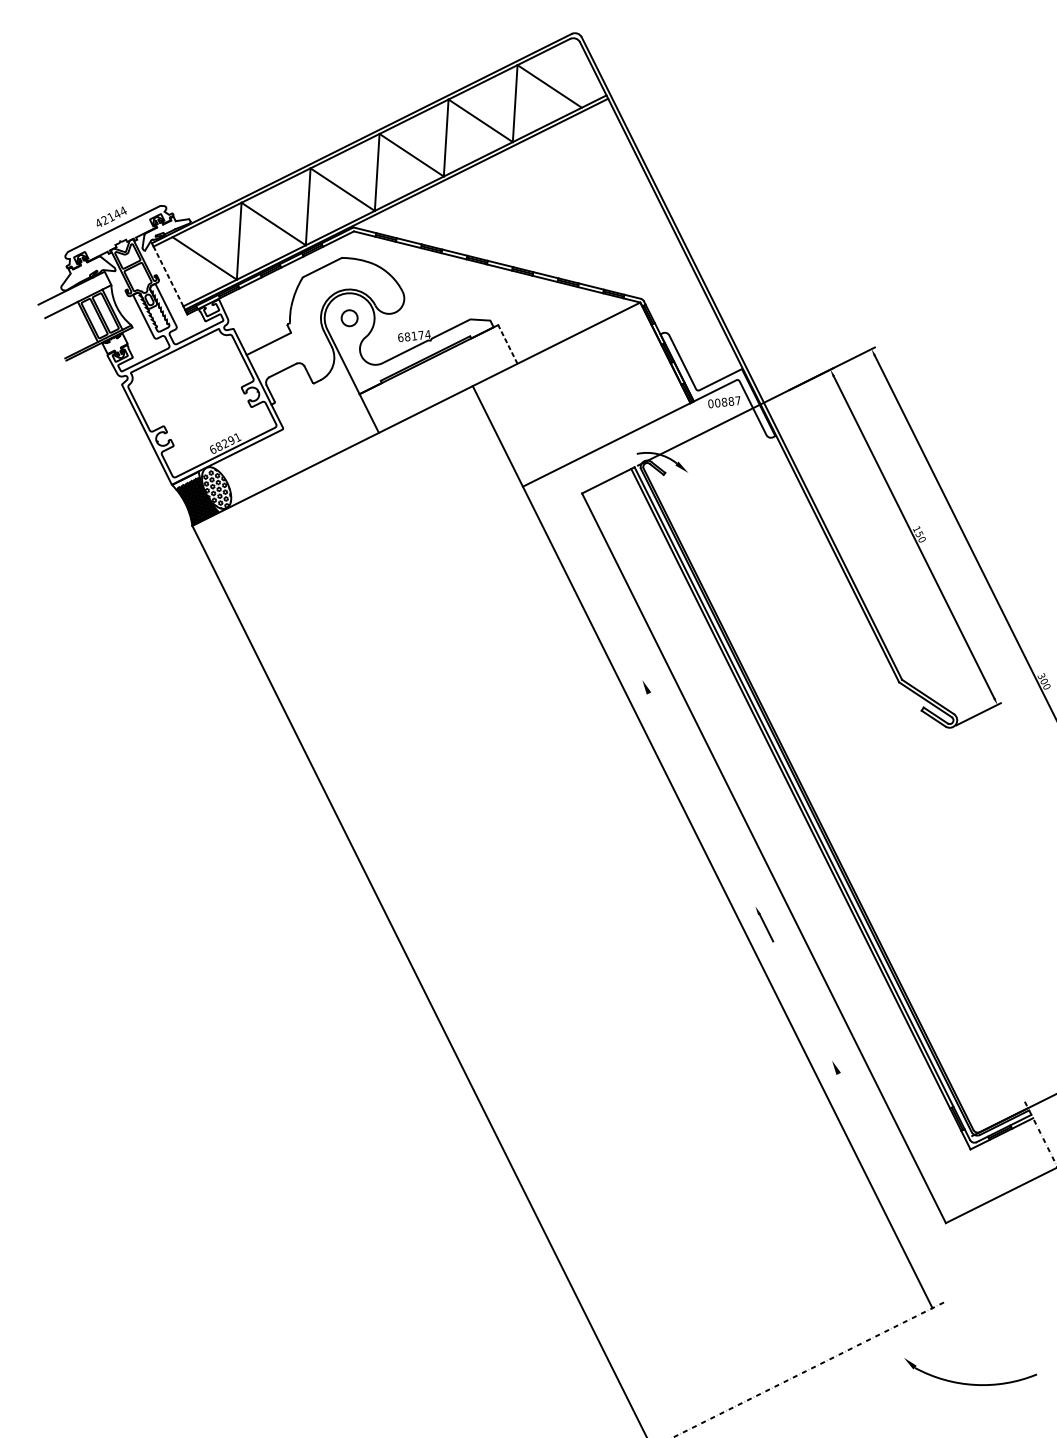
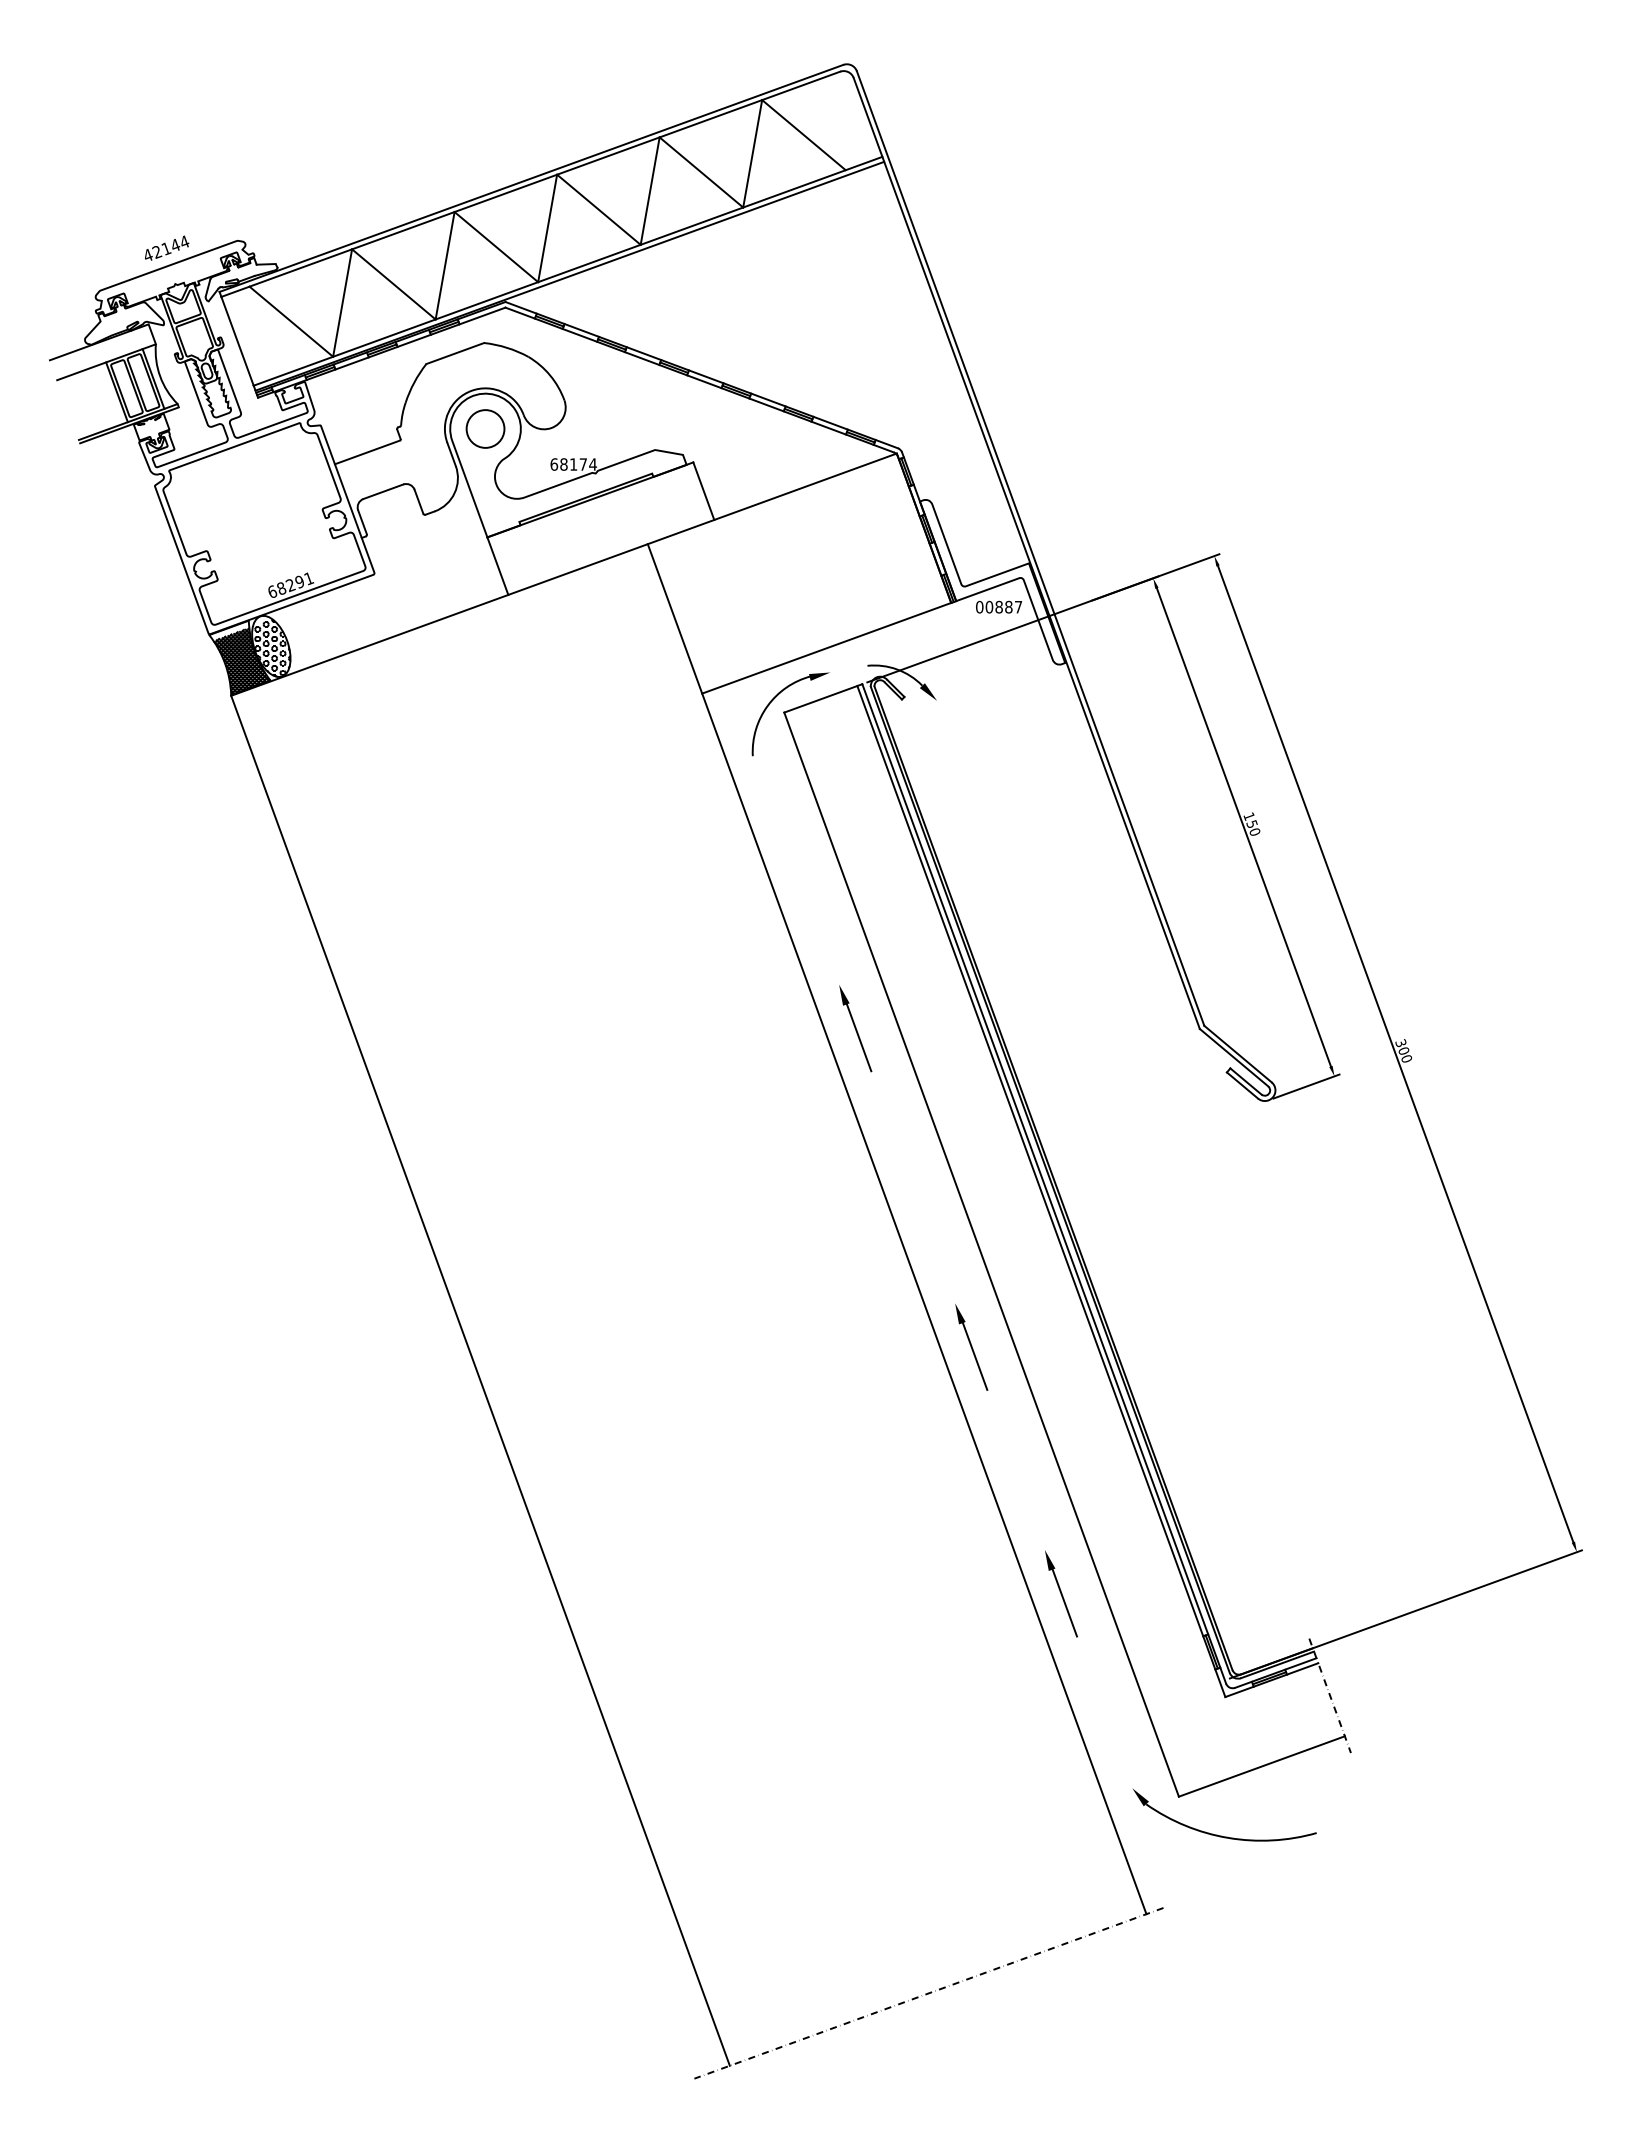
line: (168, 275) -> (237, 340), dashed -> solid
circle: (349, 317) -> (485, 428), size x1.67
line: (507, 344) -> (703, 491), dashed -> solid
part: (574, 484) -> (775, 698), added
line: (660, 715) -> (858, 1037), added
part: (764, 924) -> (971, 1347), size x1.67
line: (850, 1095) -> (1064, 1602), added
part: (967, 1383) -> (1217, 1834), moved

